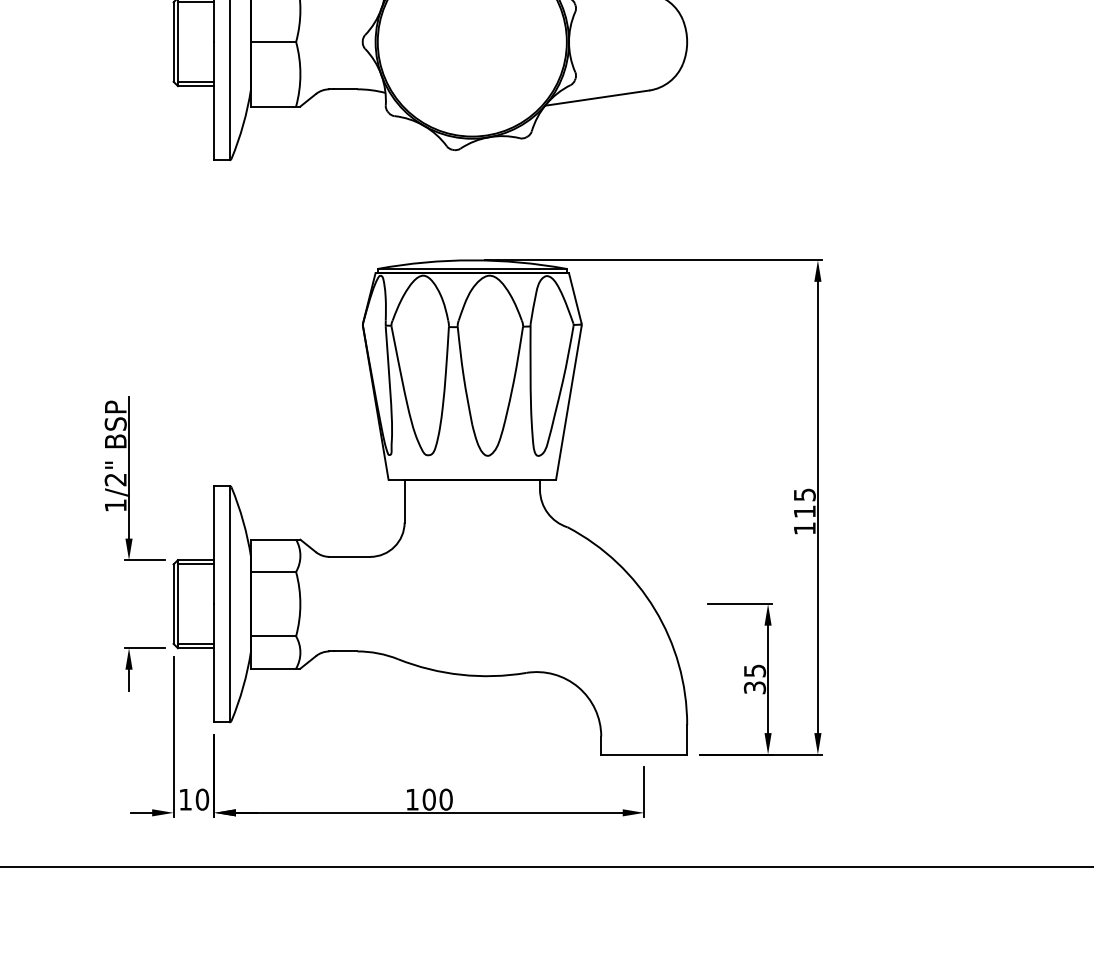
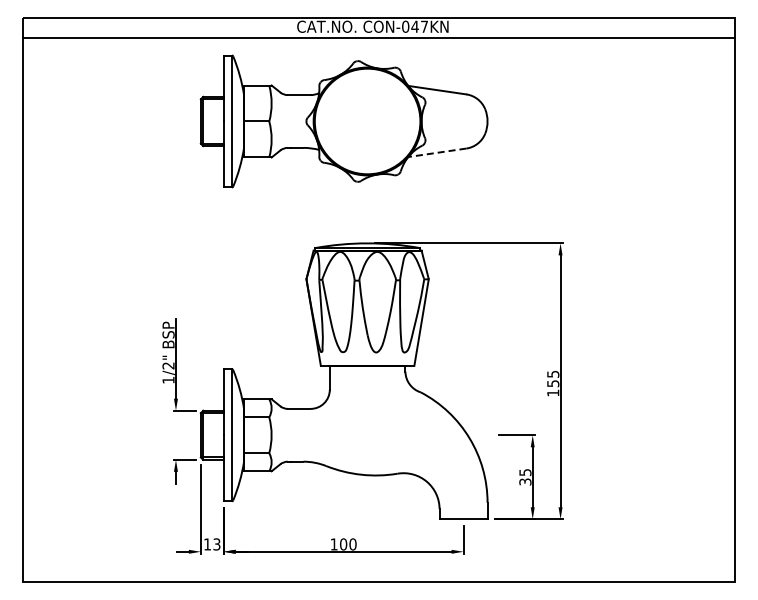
line: (595, 97) -> (436, 152), solid -> dashed
text: (805, 511) -> (553, 383), 115 -> 155
text: (201, 799) -> (216, 544), 10 -> 13

